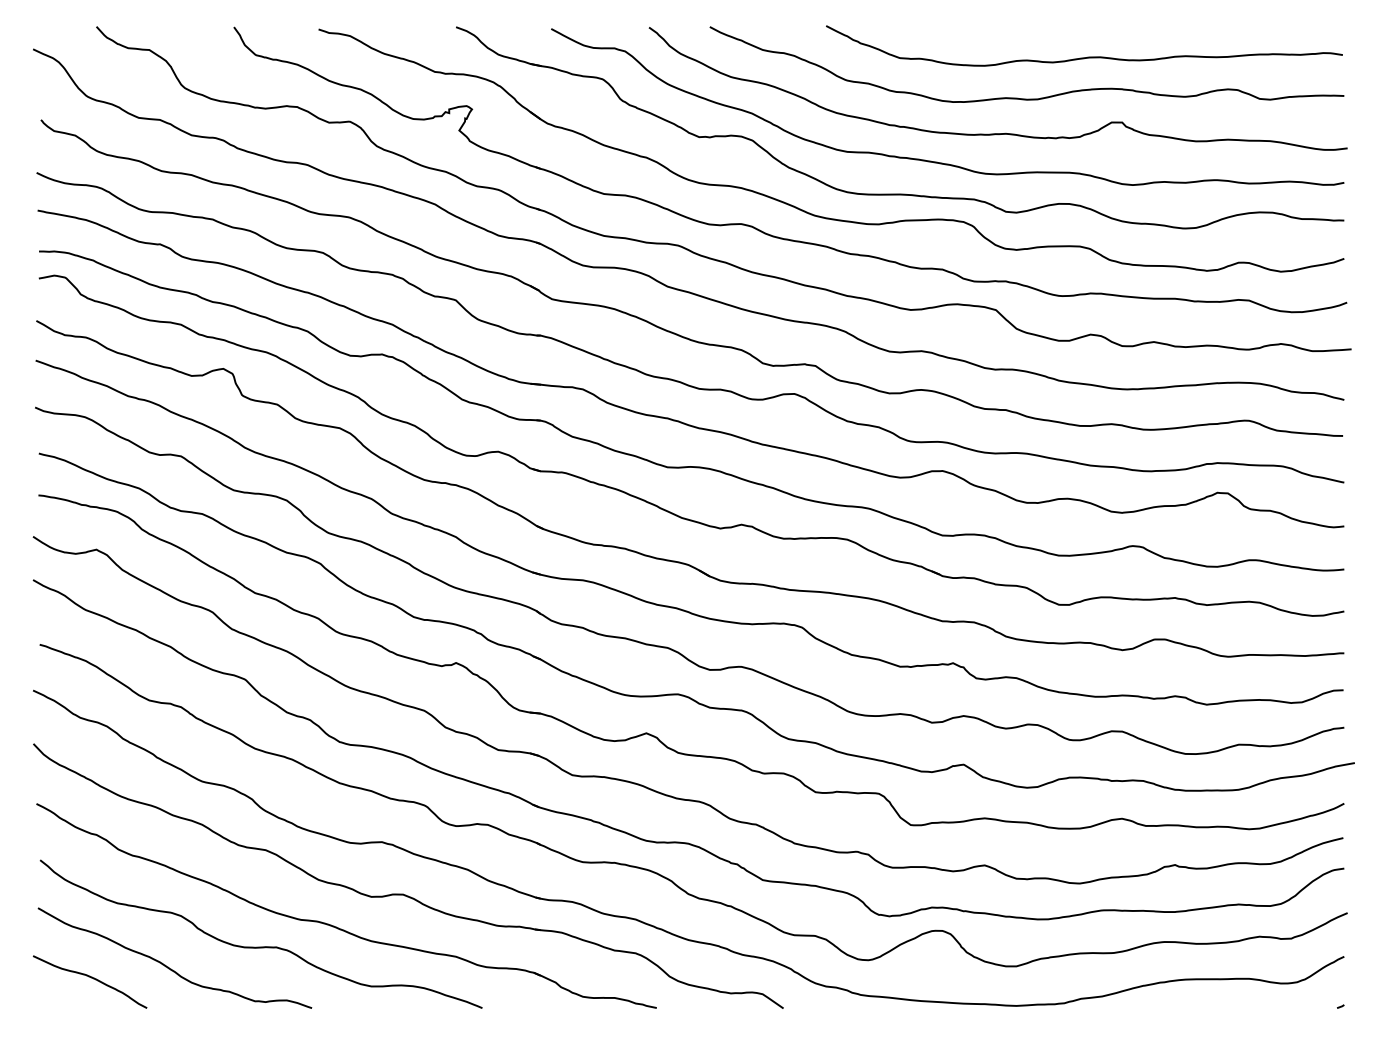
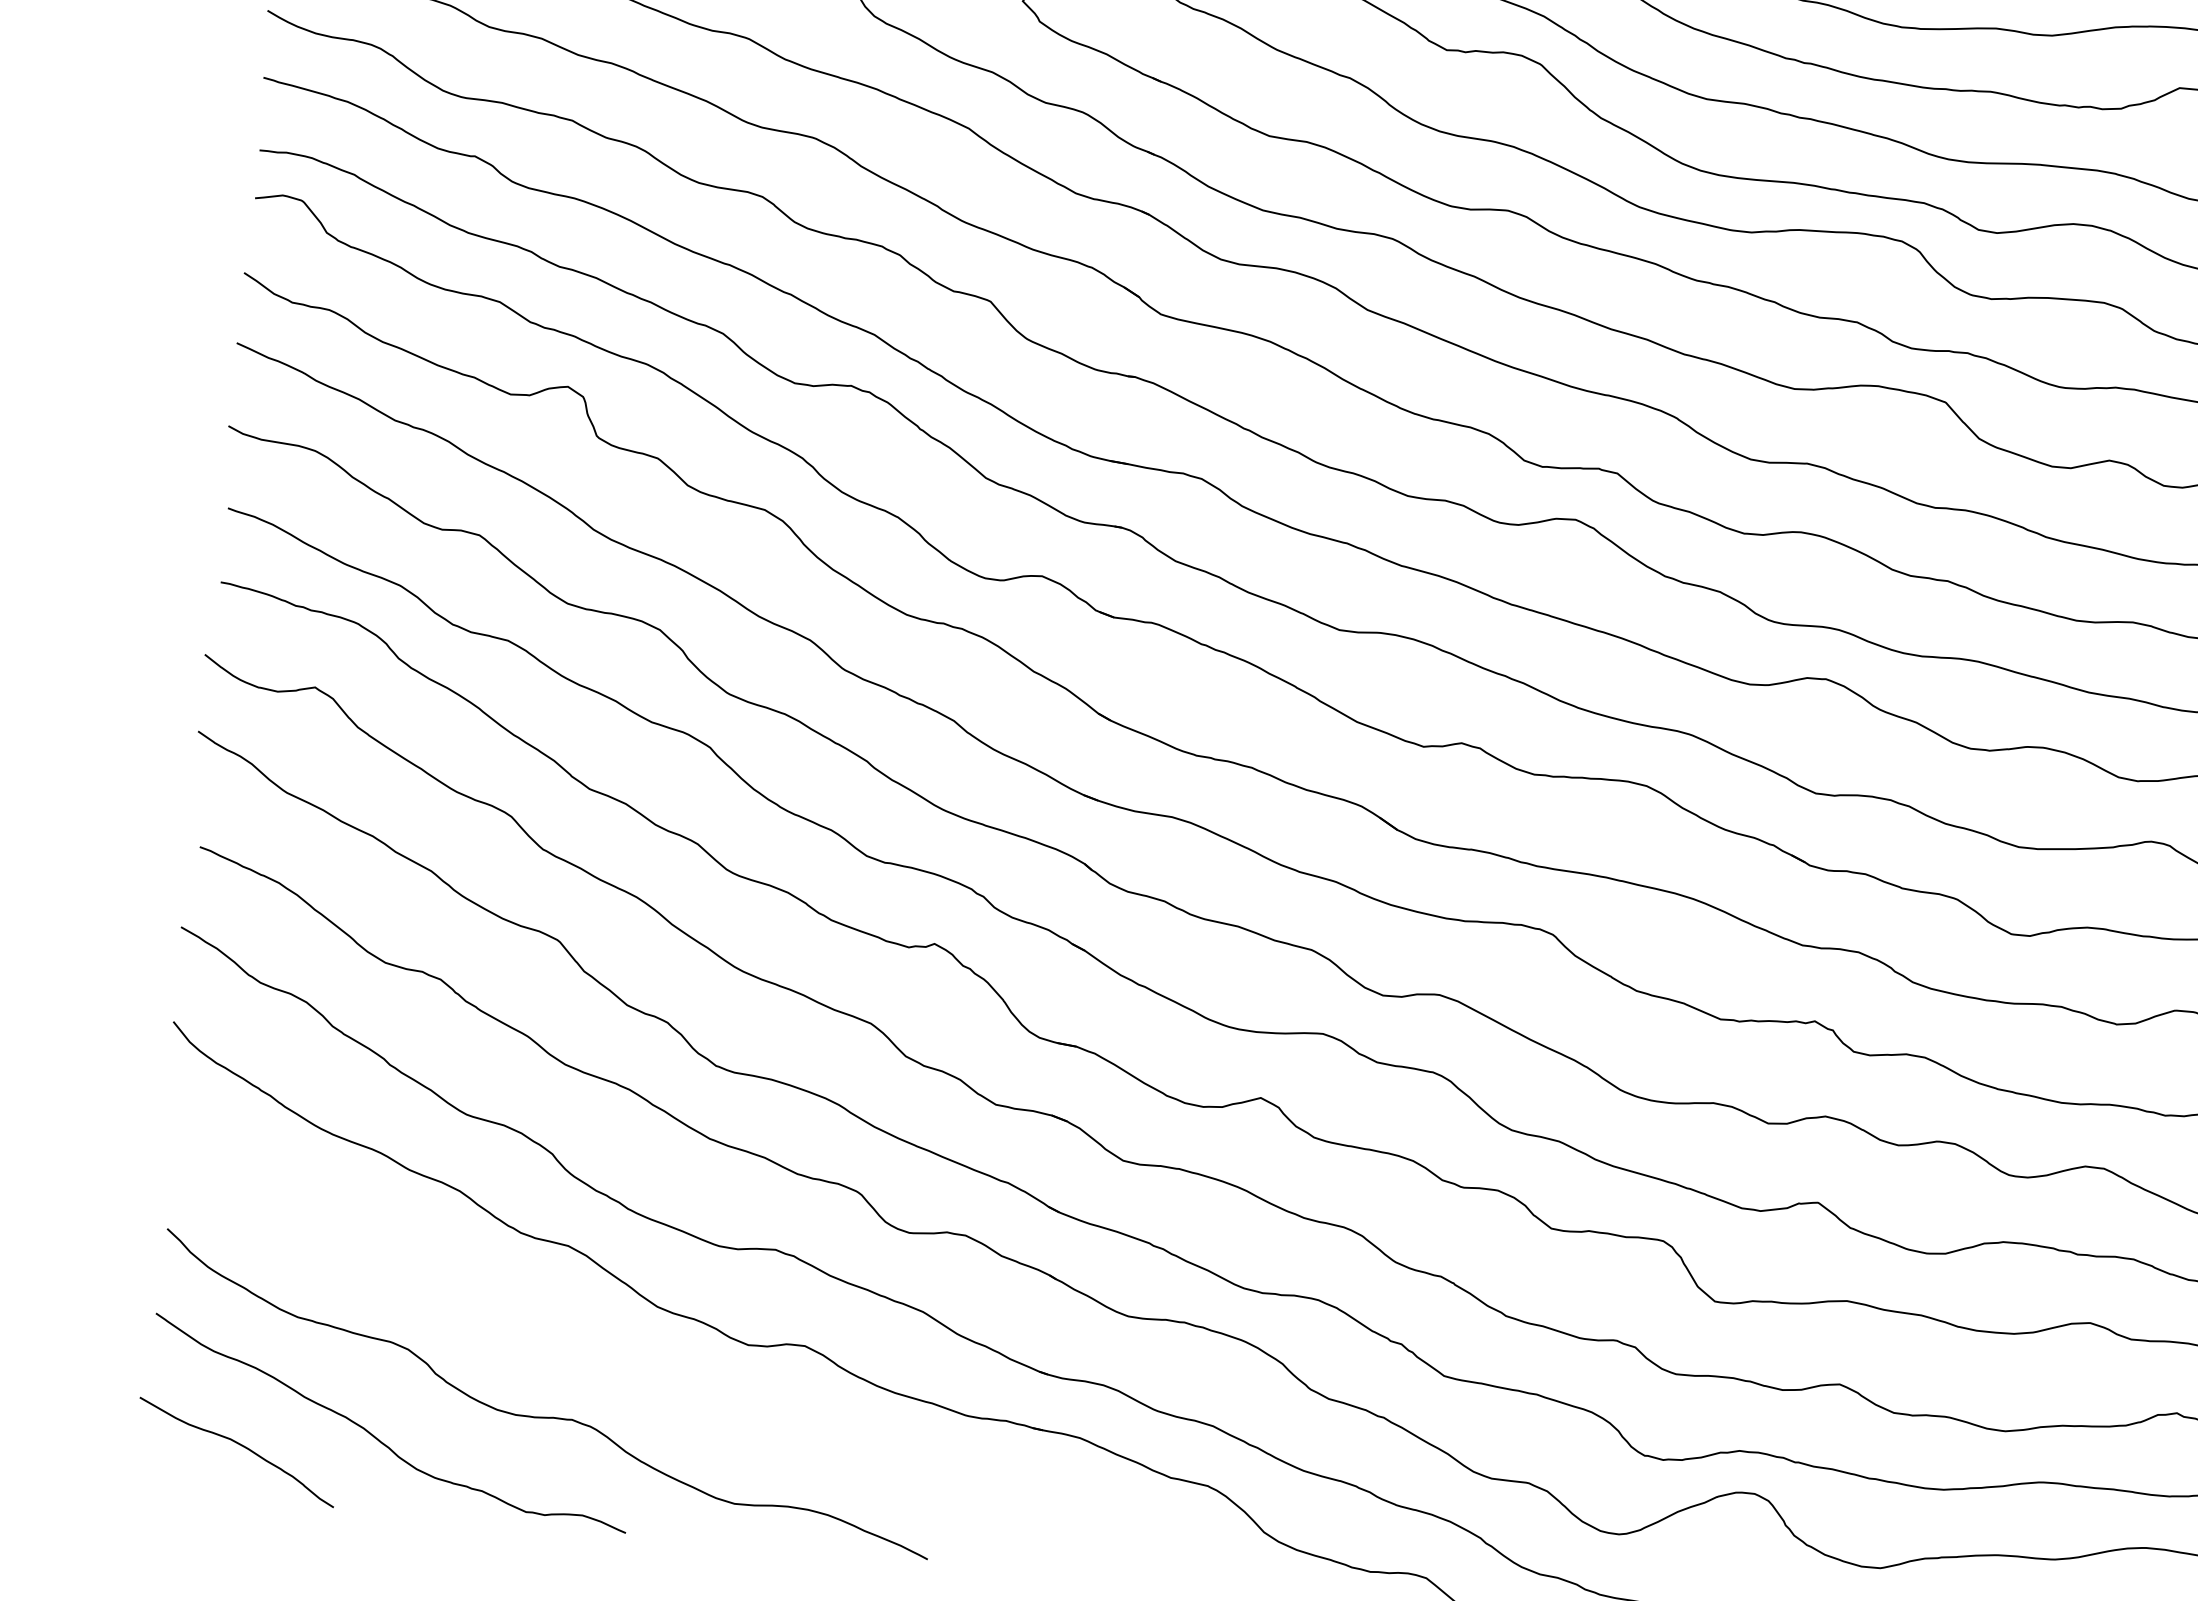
part: (336, 926) -> (681, 1392), removed

